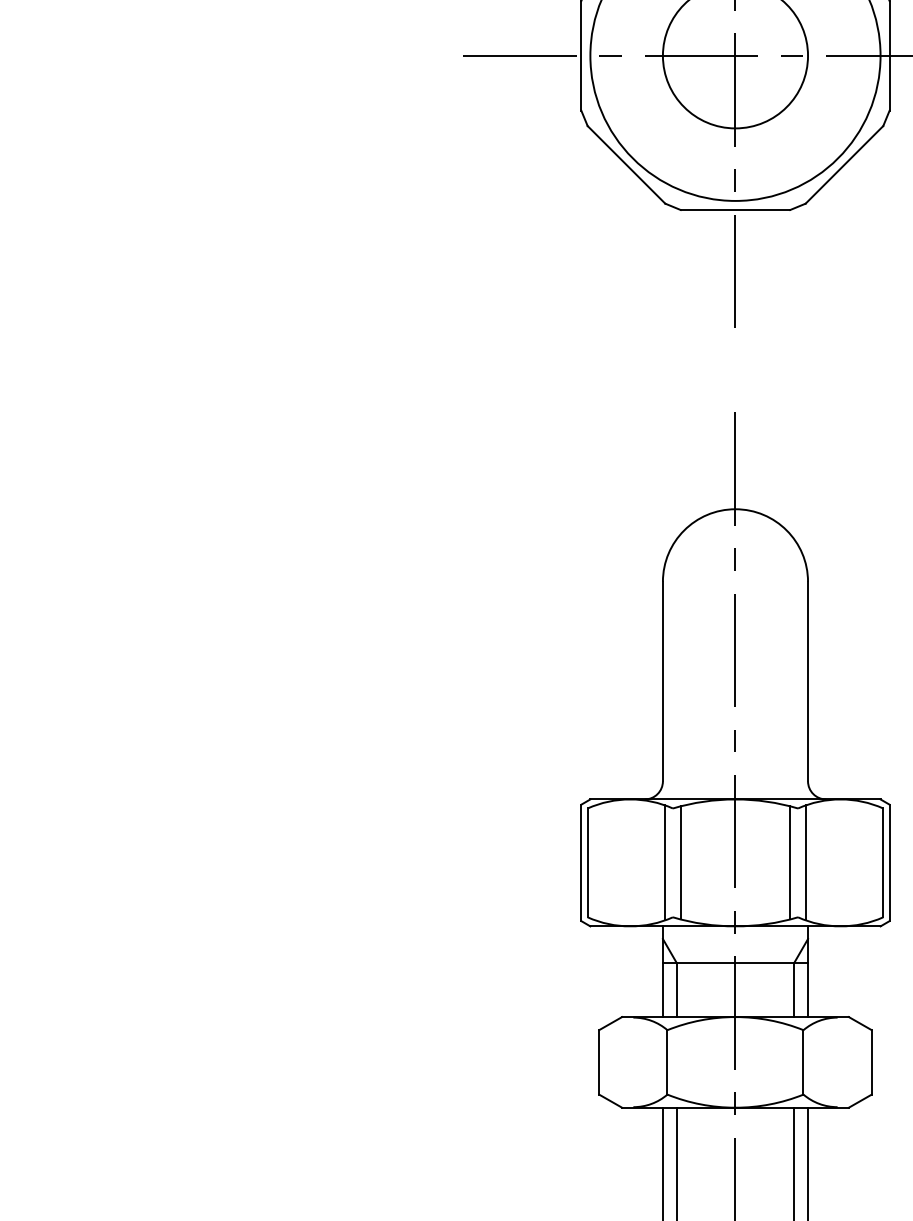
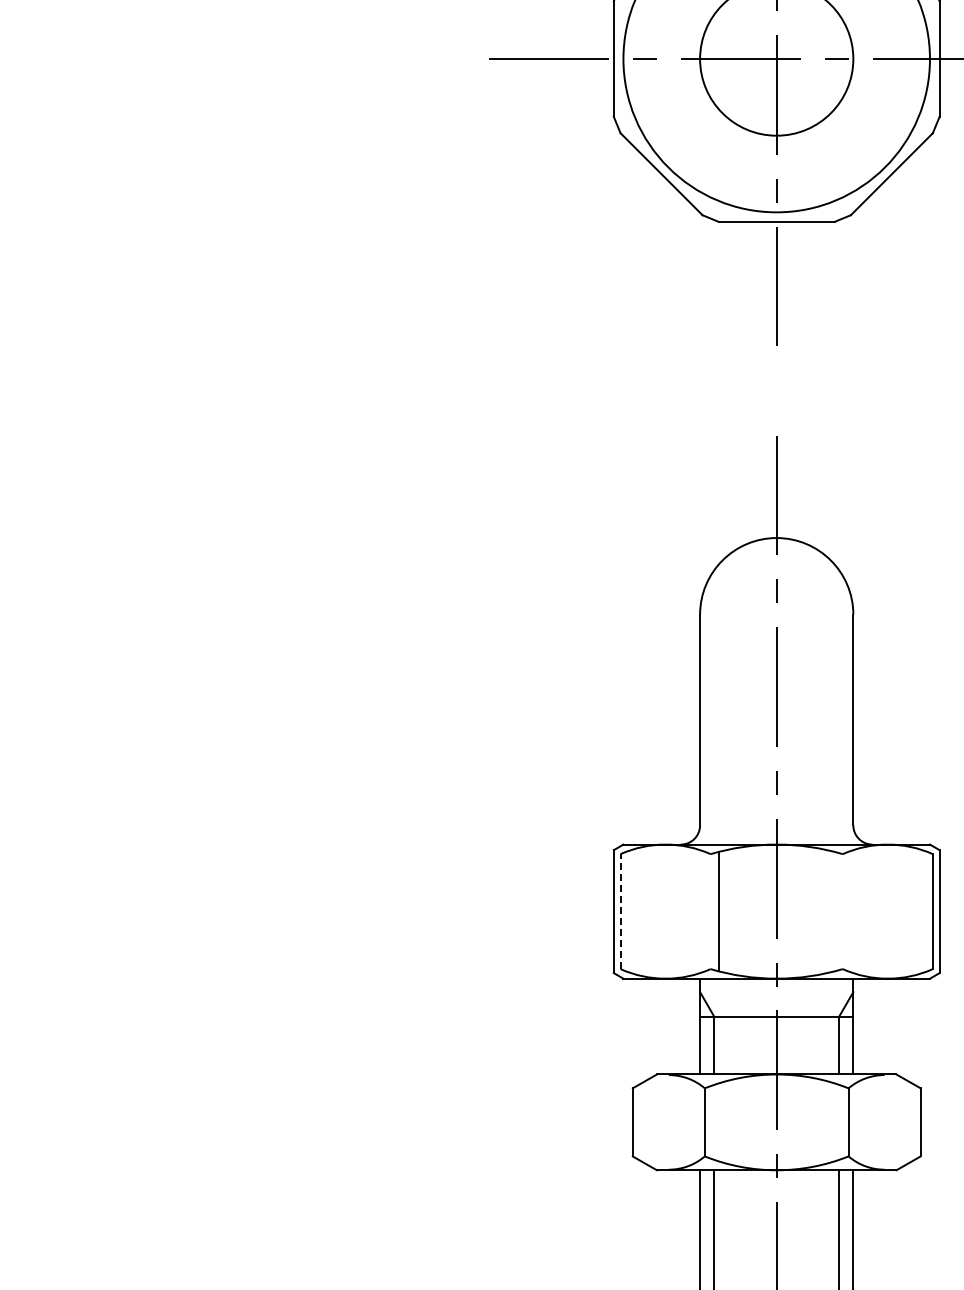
line: (587, 862) -> (620, 911), solid -> dashed
line: (665, 862) -> (702, 911), removed
line: (790, 862) -> (834, 911), removed
line: (805, 862) -> (850, 911), removed

